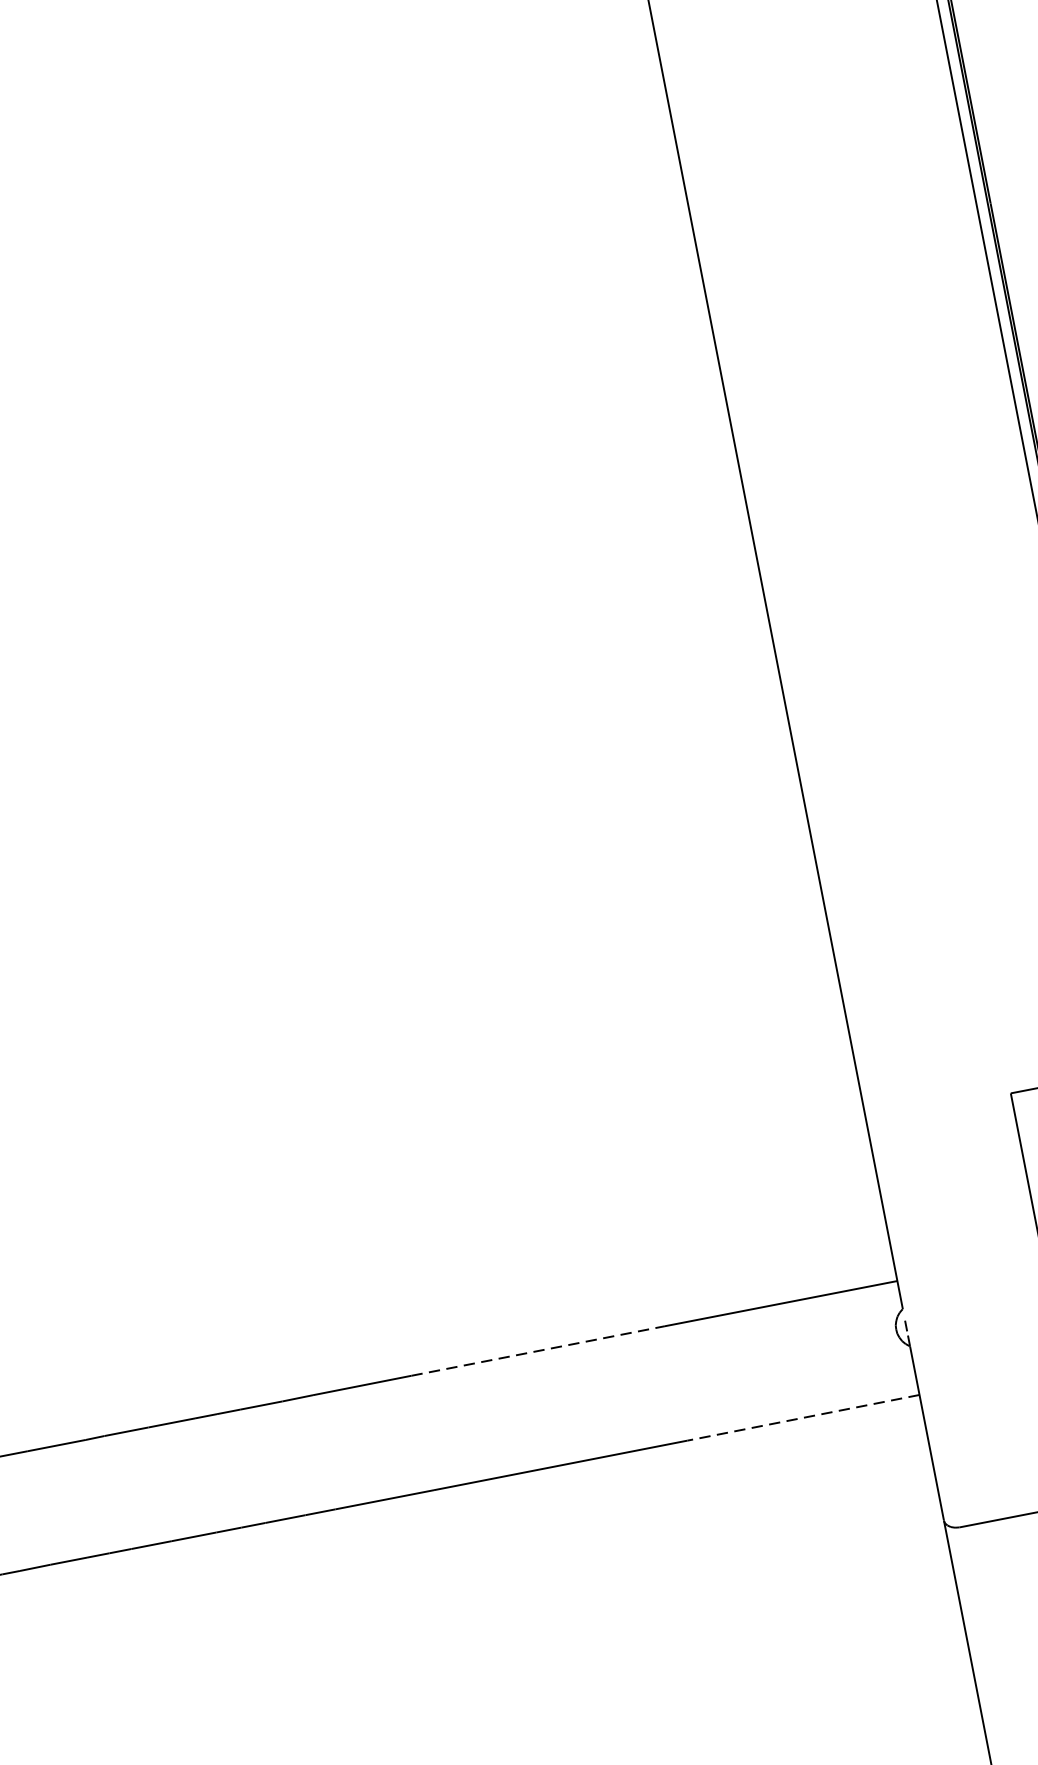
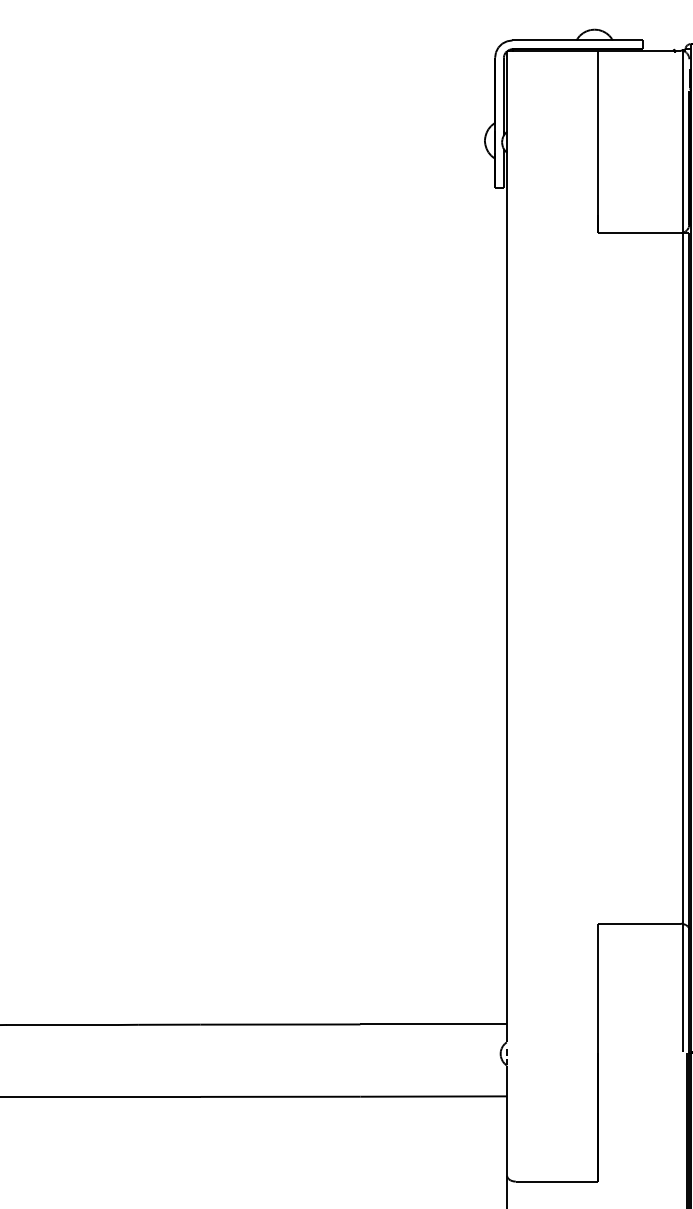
line: (538, 1350) -> (280, 1024), dashed -> solid
line: (802, 1417) -> (433, 1096), dashed -> solid

